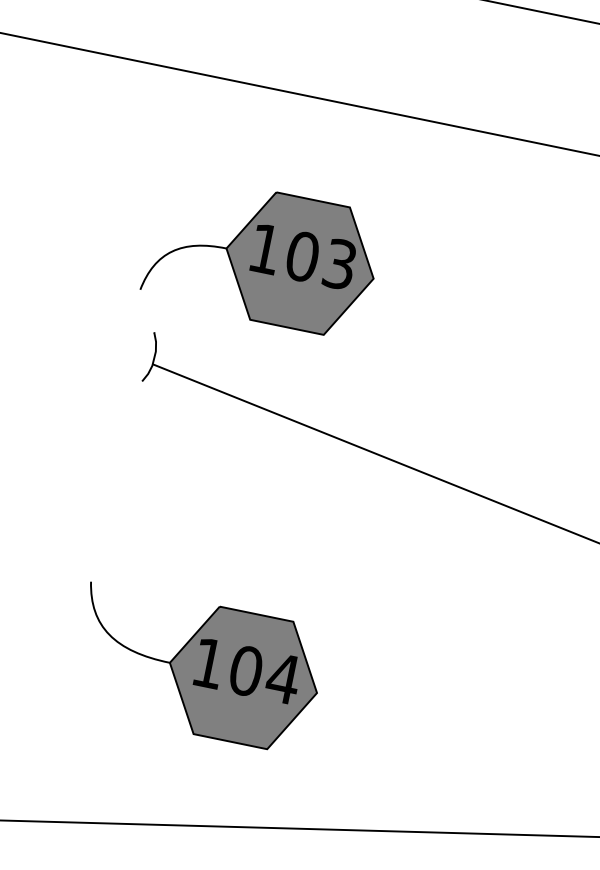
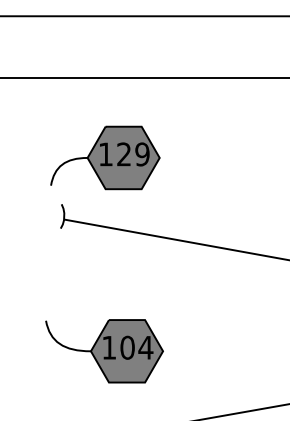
text: (321, 260) -> (133, 154), 103 -> 129
part: (197, 668) -> (104, 351), moved

